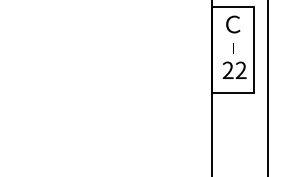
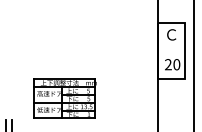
text: (240, 70) -> (176, 64), 22 -> 20
part: (68, 122) -> (64, 98), added

